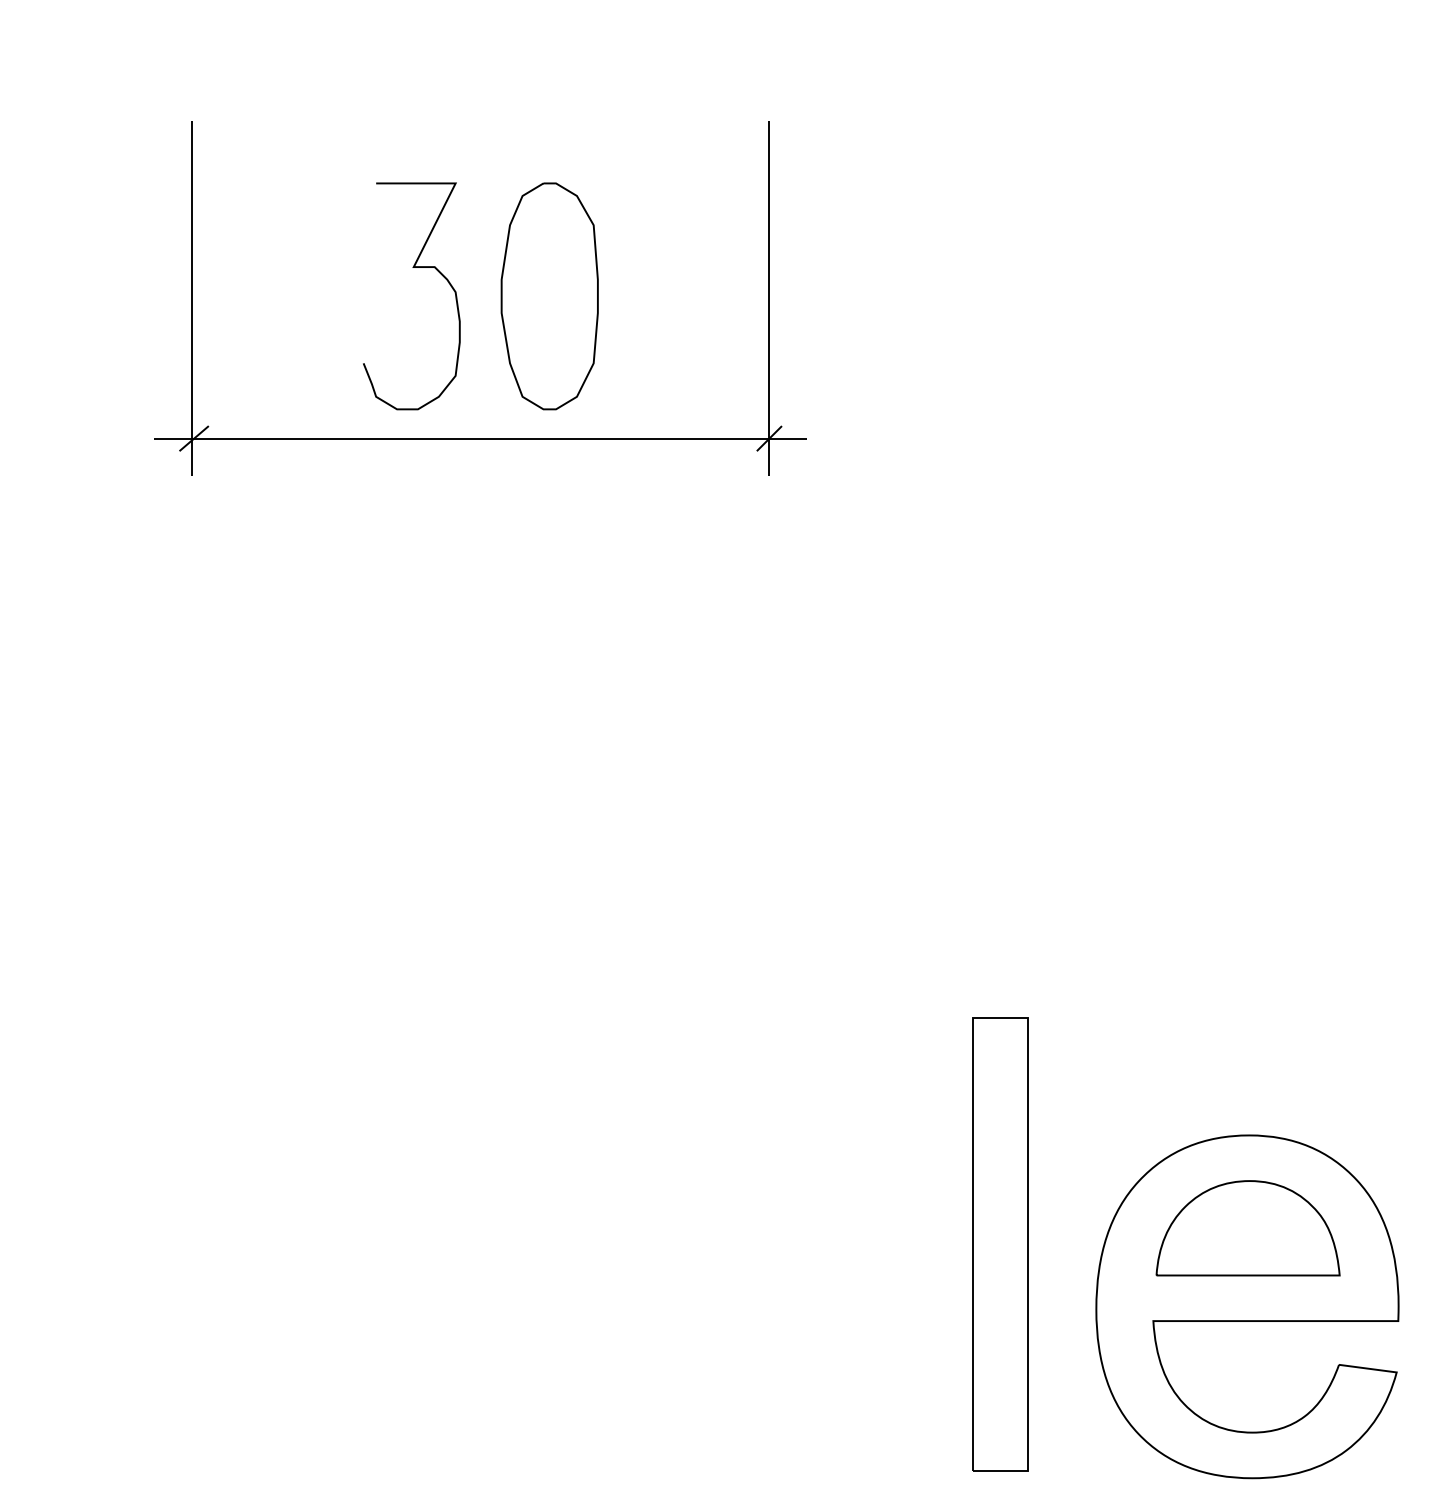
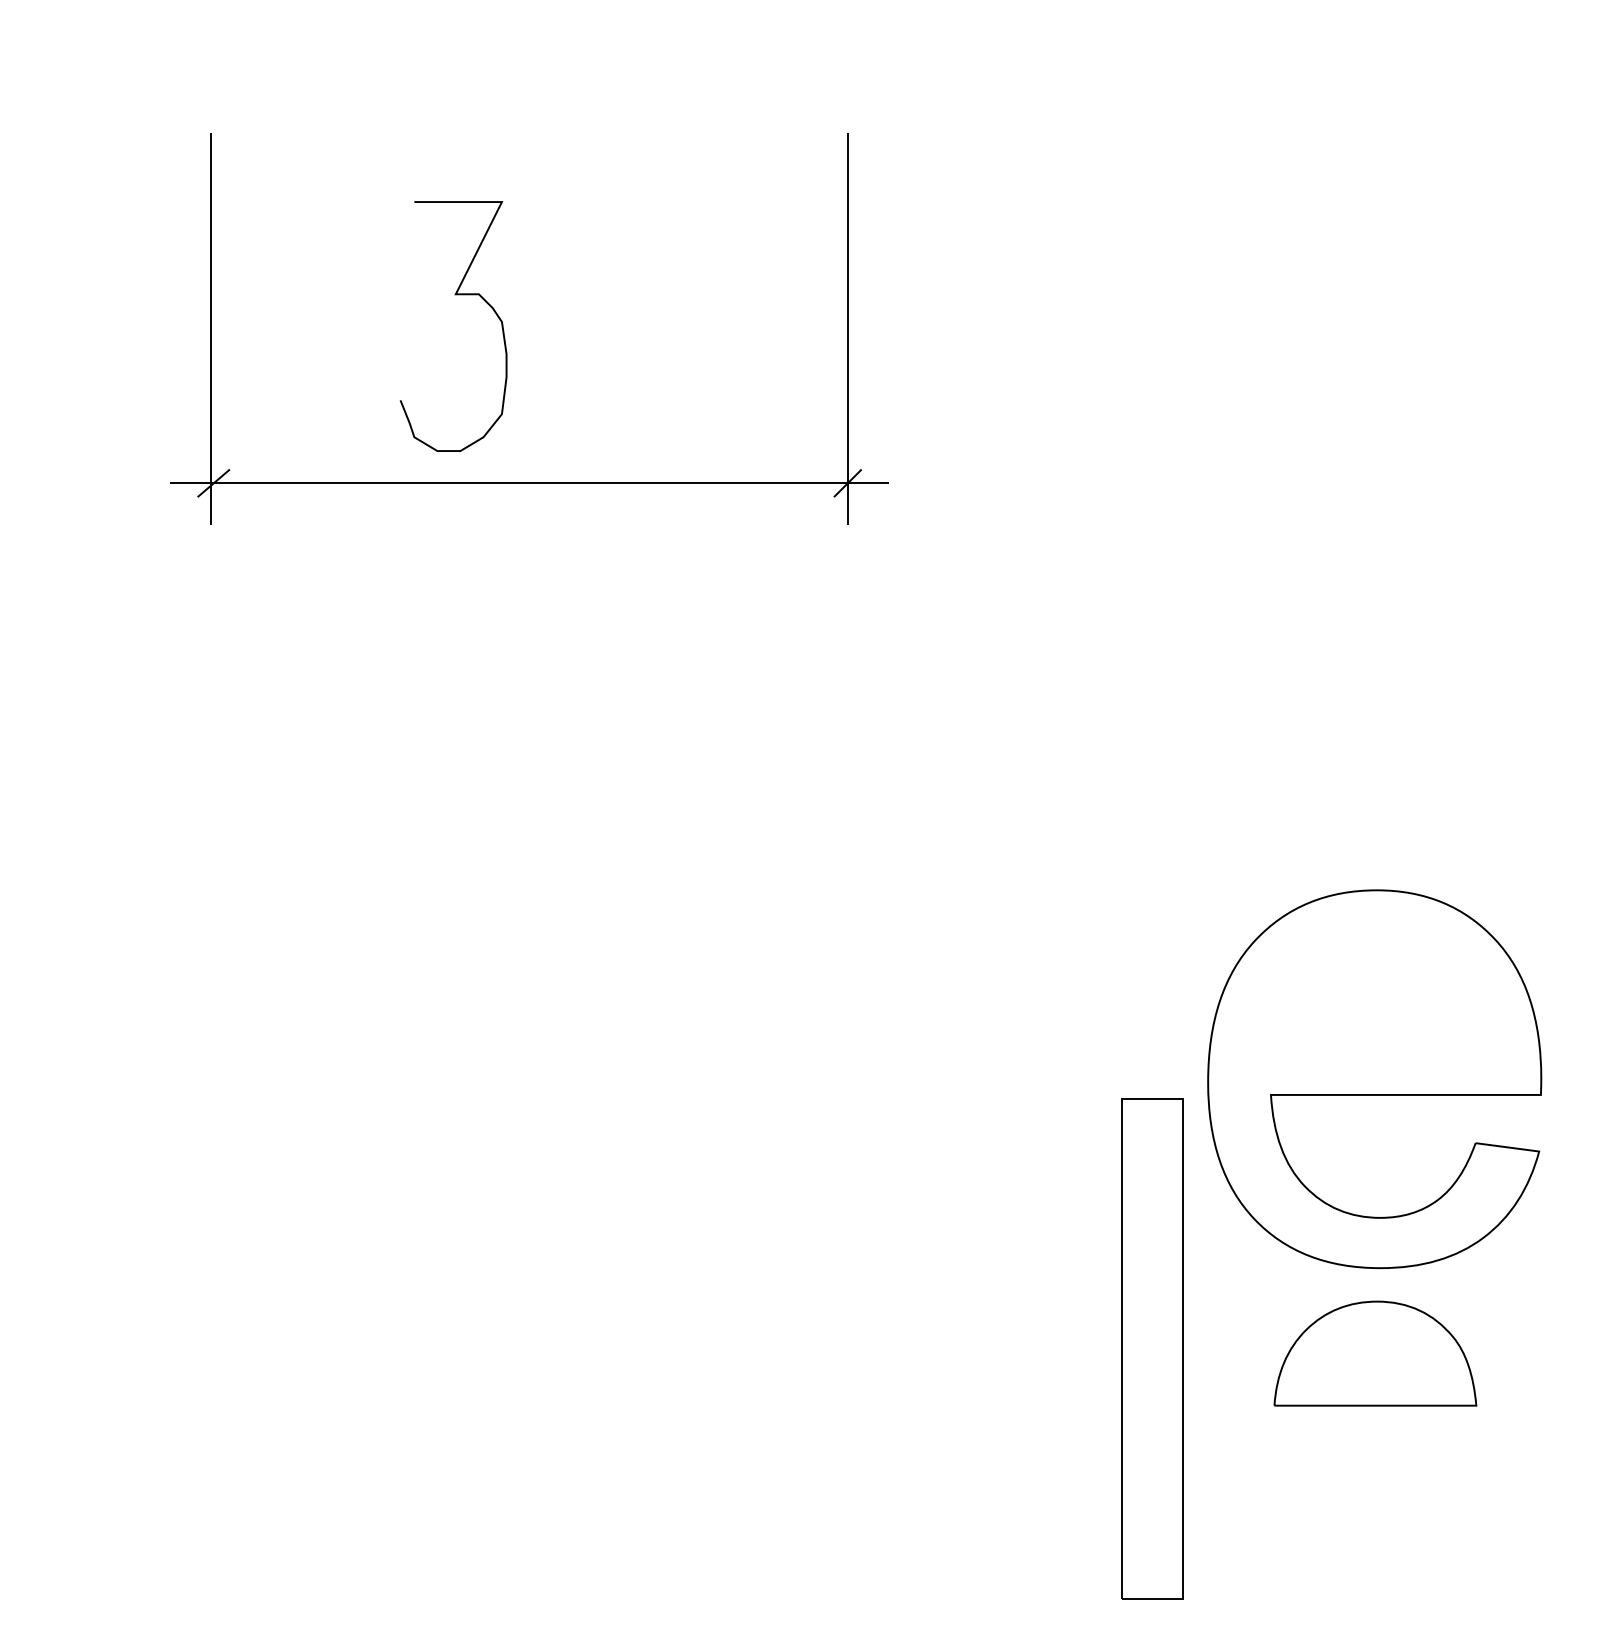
part: (549, 296) -> (605, 326), removed
part: (1000, 1243) -> (1152, 1348), moved
part: (1247, 1307) -> (1374, 1079), moved

